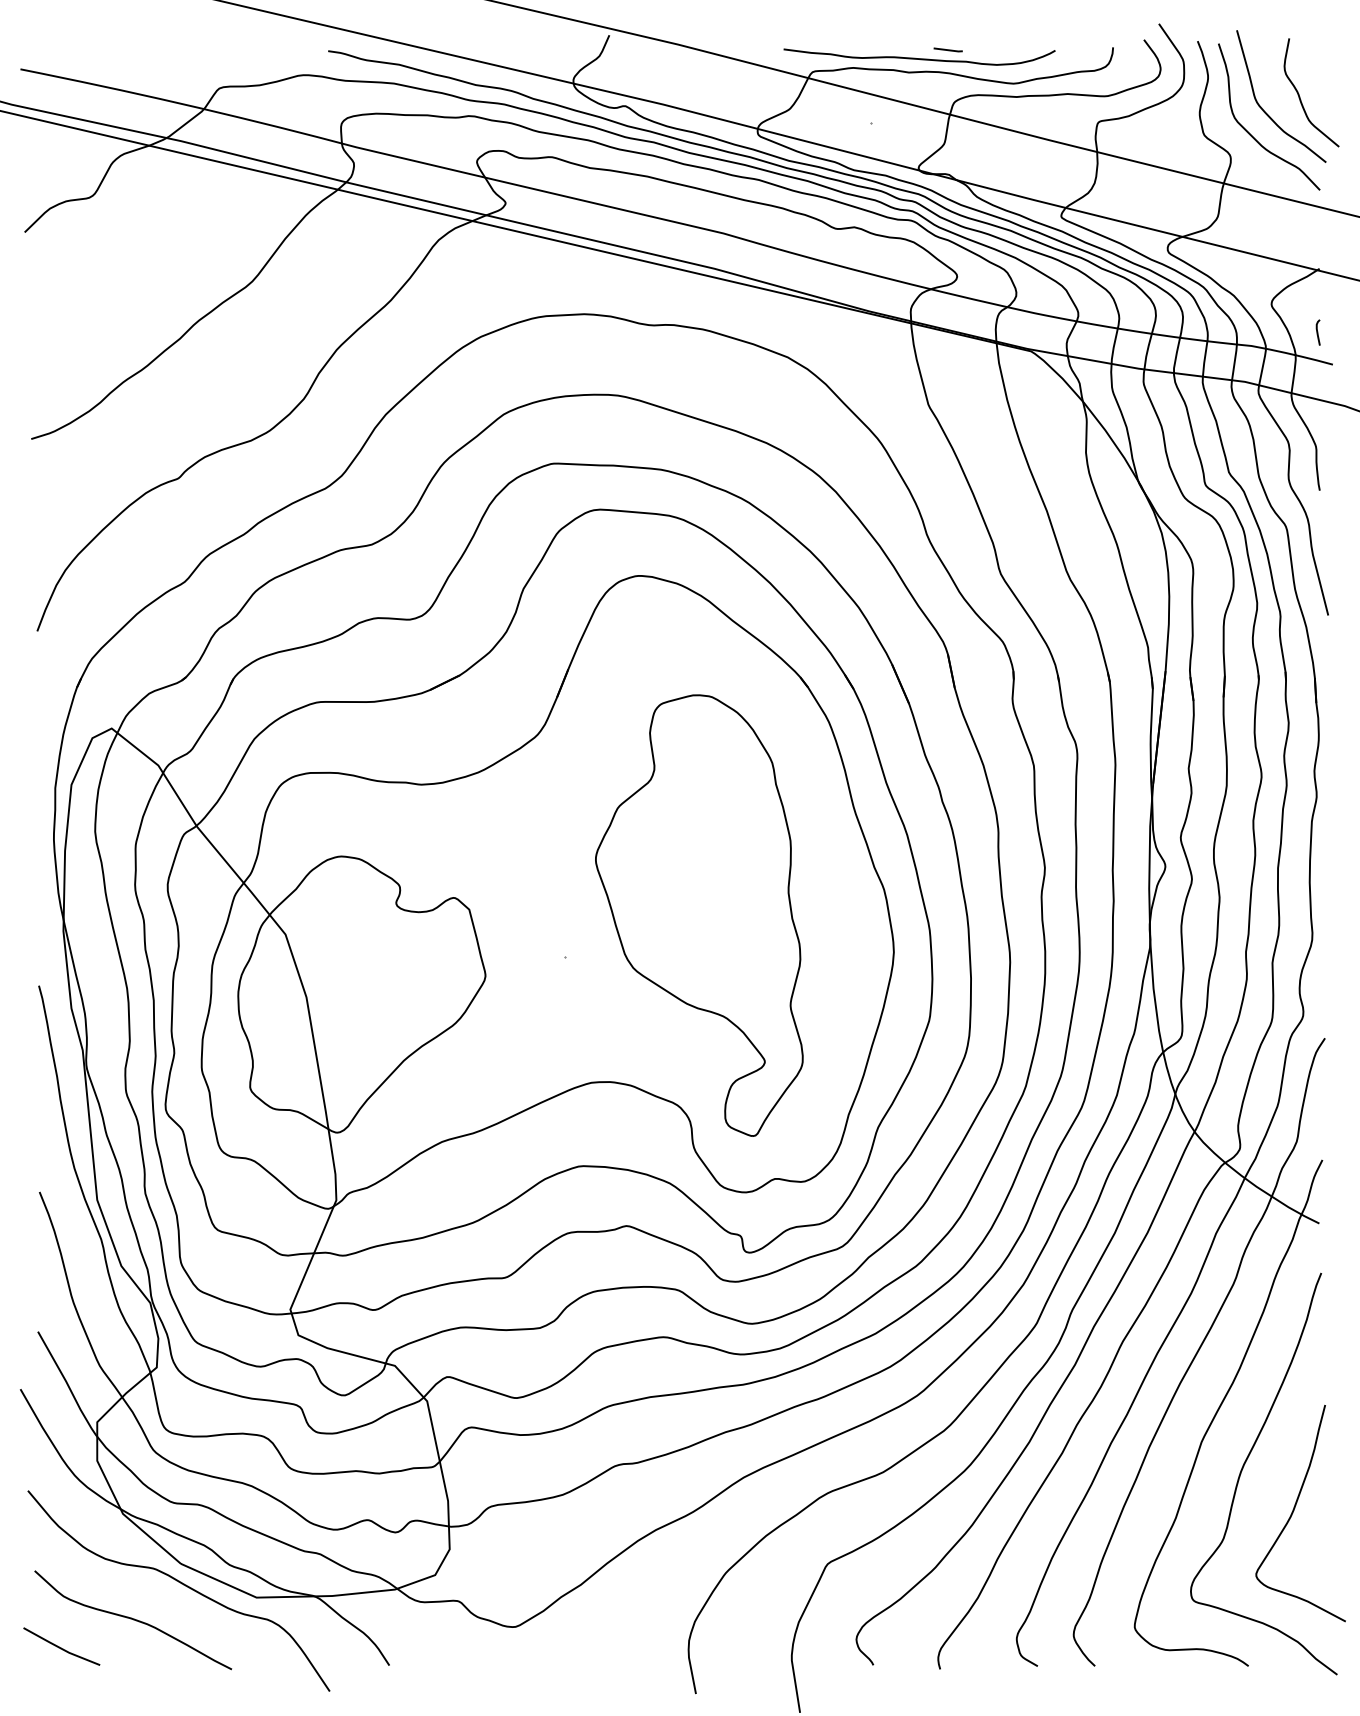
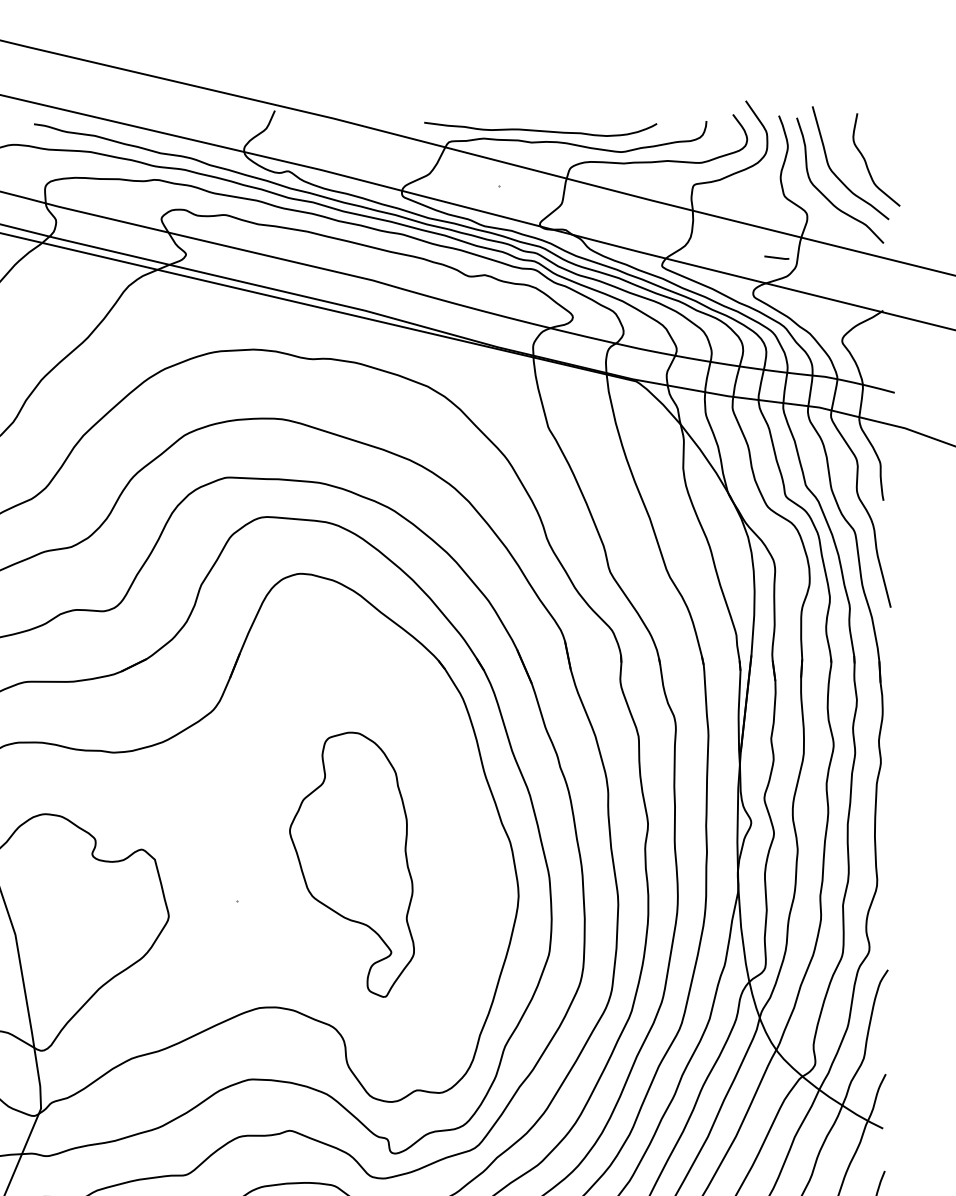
line: (947, 49) -> (776, 257), moved
curve: (1317, 332) -> (881, 365), removed
part: (699, 915) -> (352, 864), size x0.7

